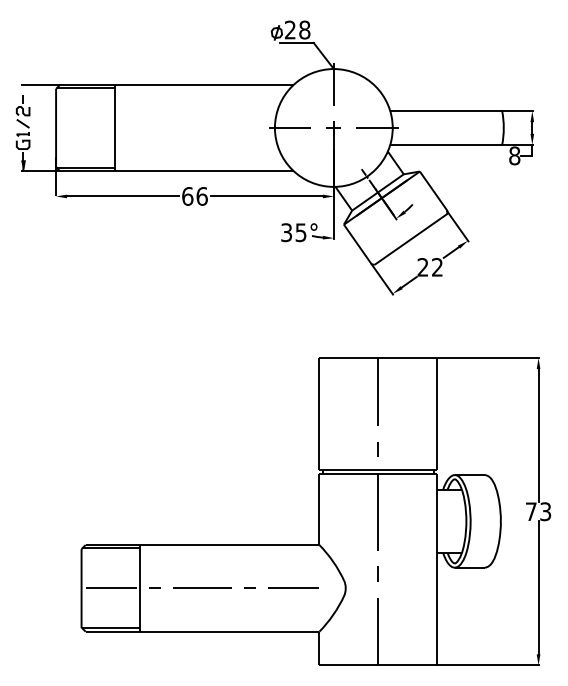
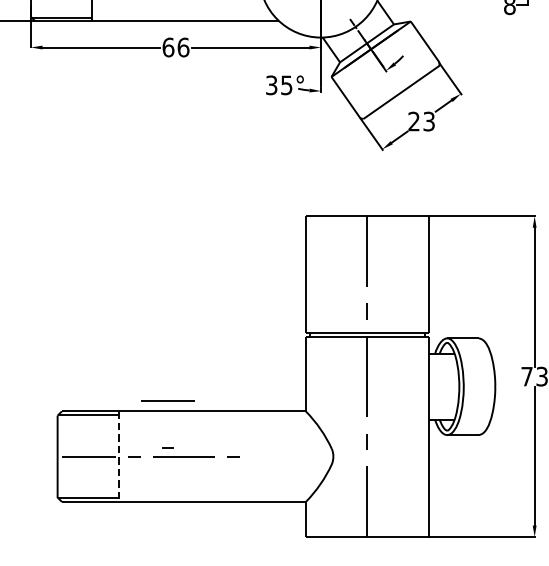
text: (437, 267) -> (429, 121), 22 -> 23
line: (186, 579) -> (167, 447), added
line: (293, 587) -> (168, 400), moved
line: (140, 588) -> (119, 456), solid -> dashed

